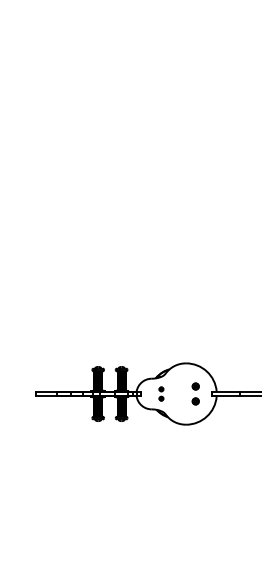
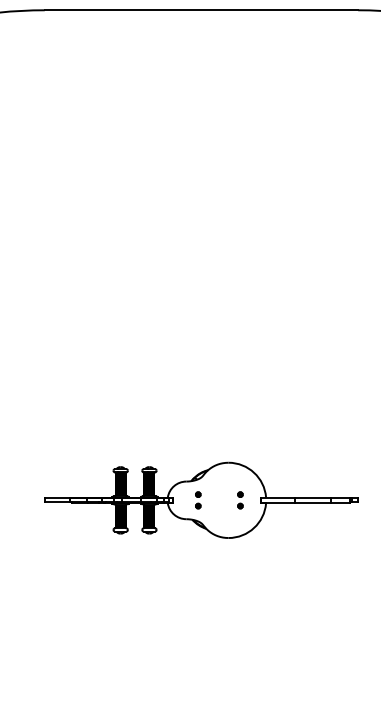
part: (195, 394) -> (240, 500), size x0.62

